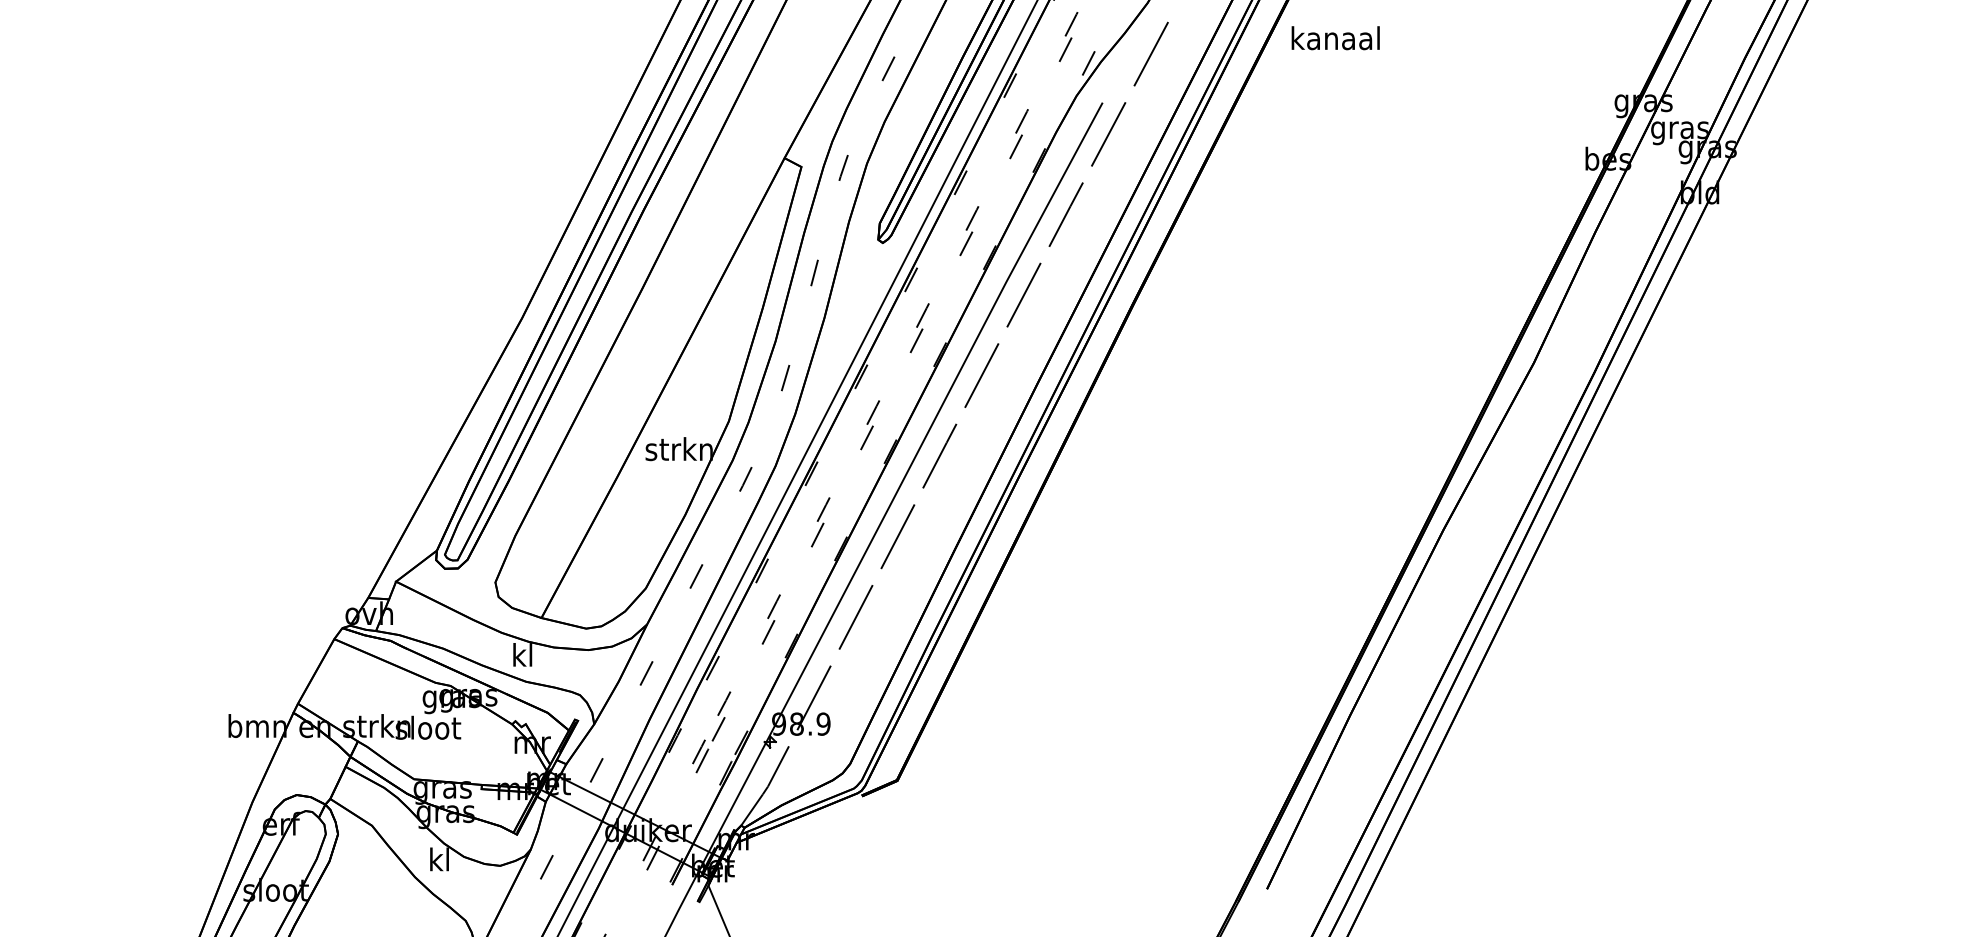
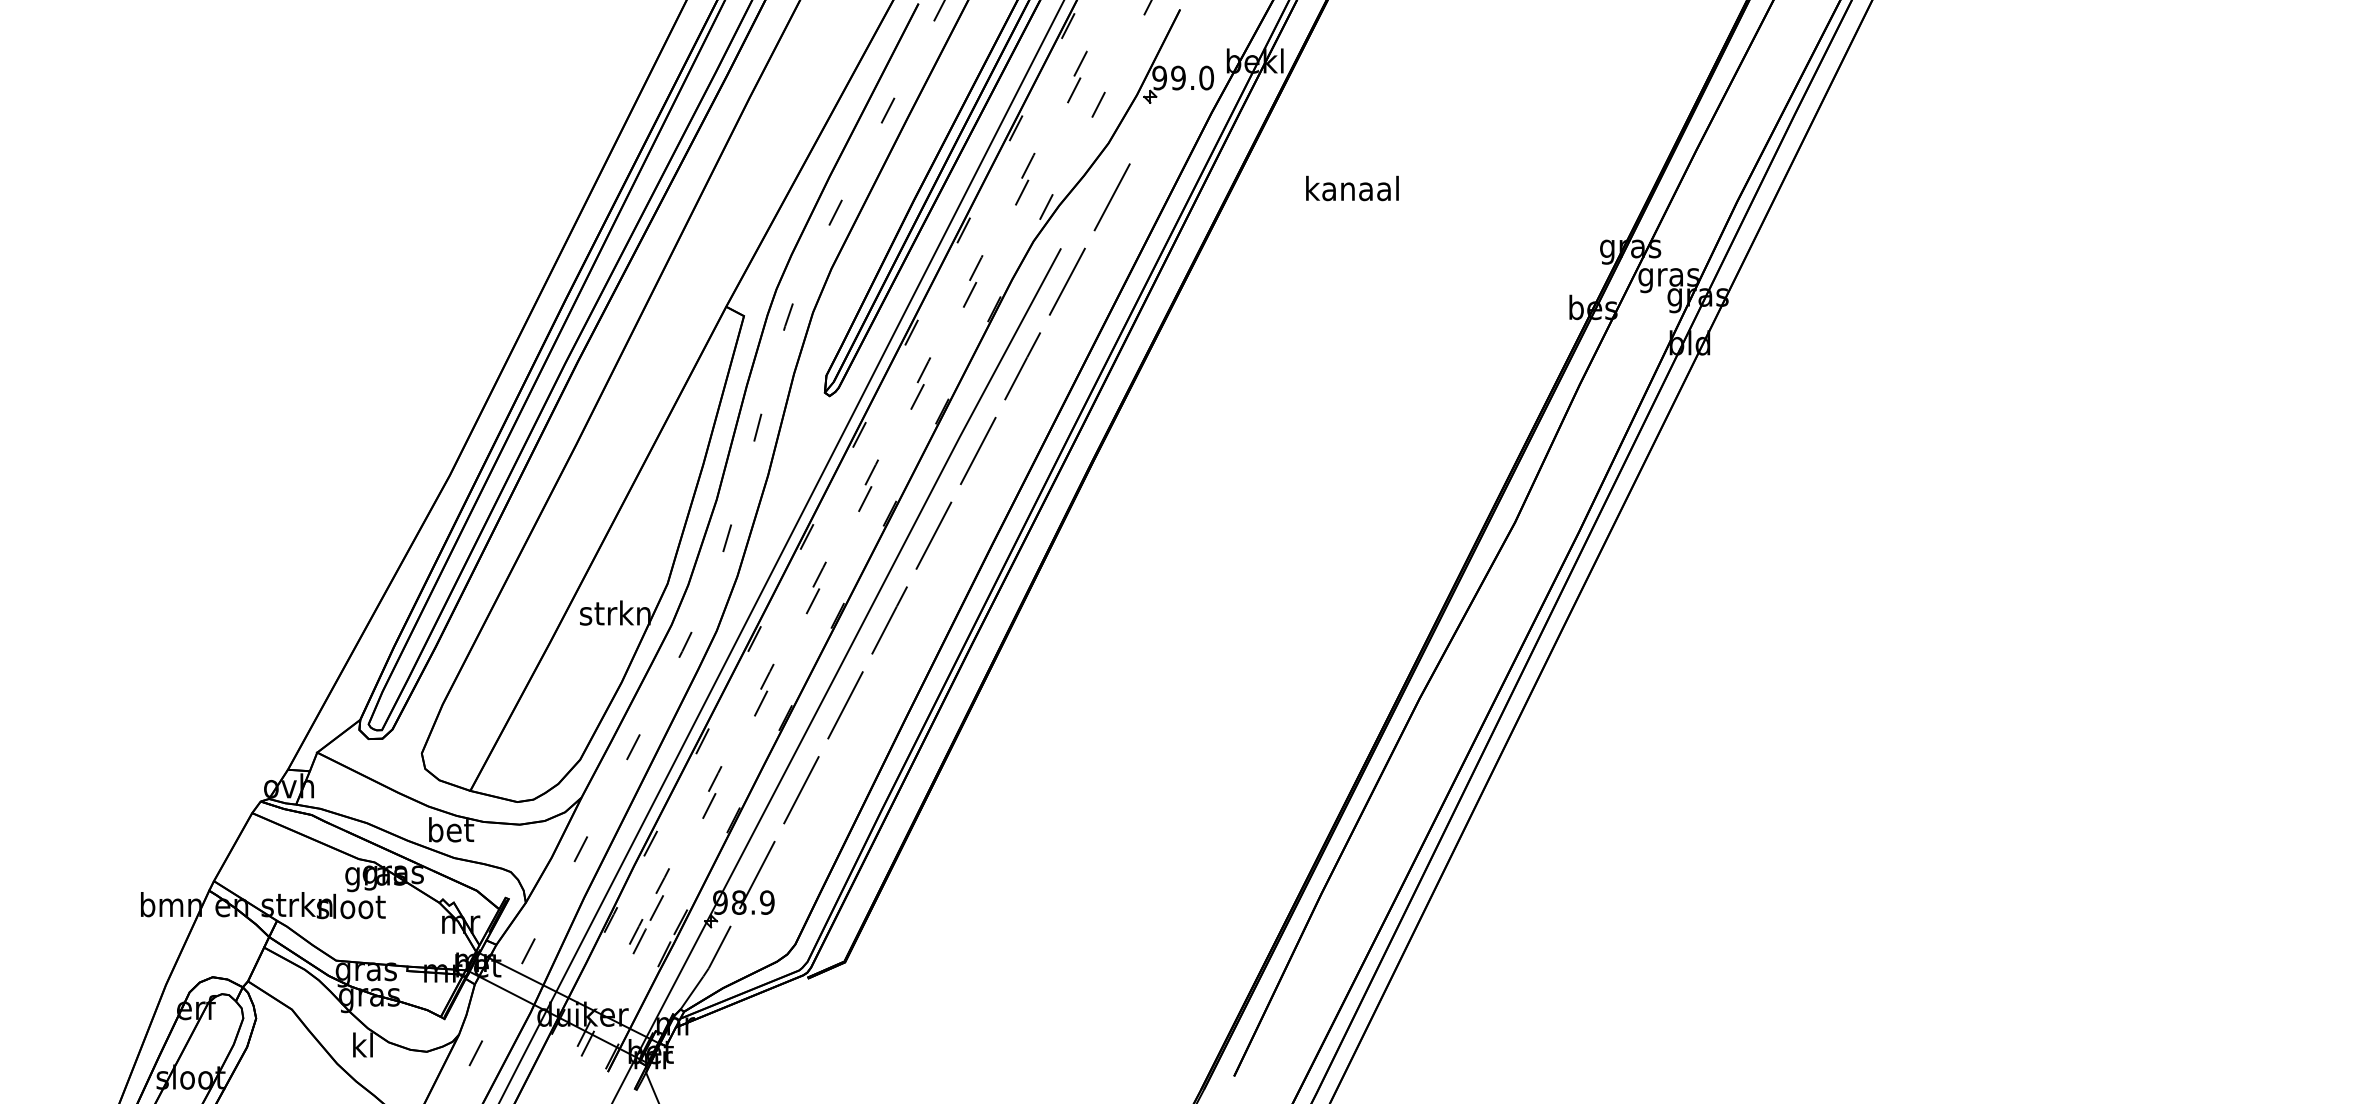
text: (1335, 38) -> (1352, 188), moved
text: (523, 654) -> (451, 829), kl -> bet

